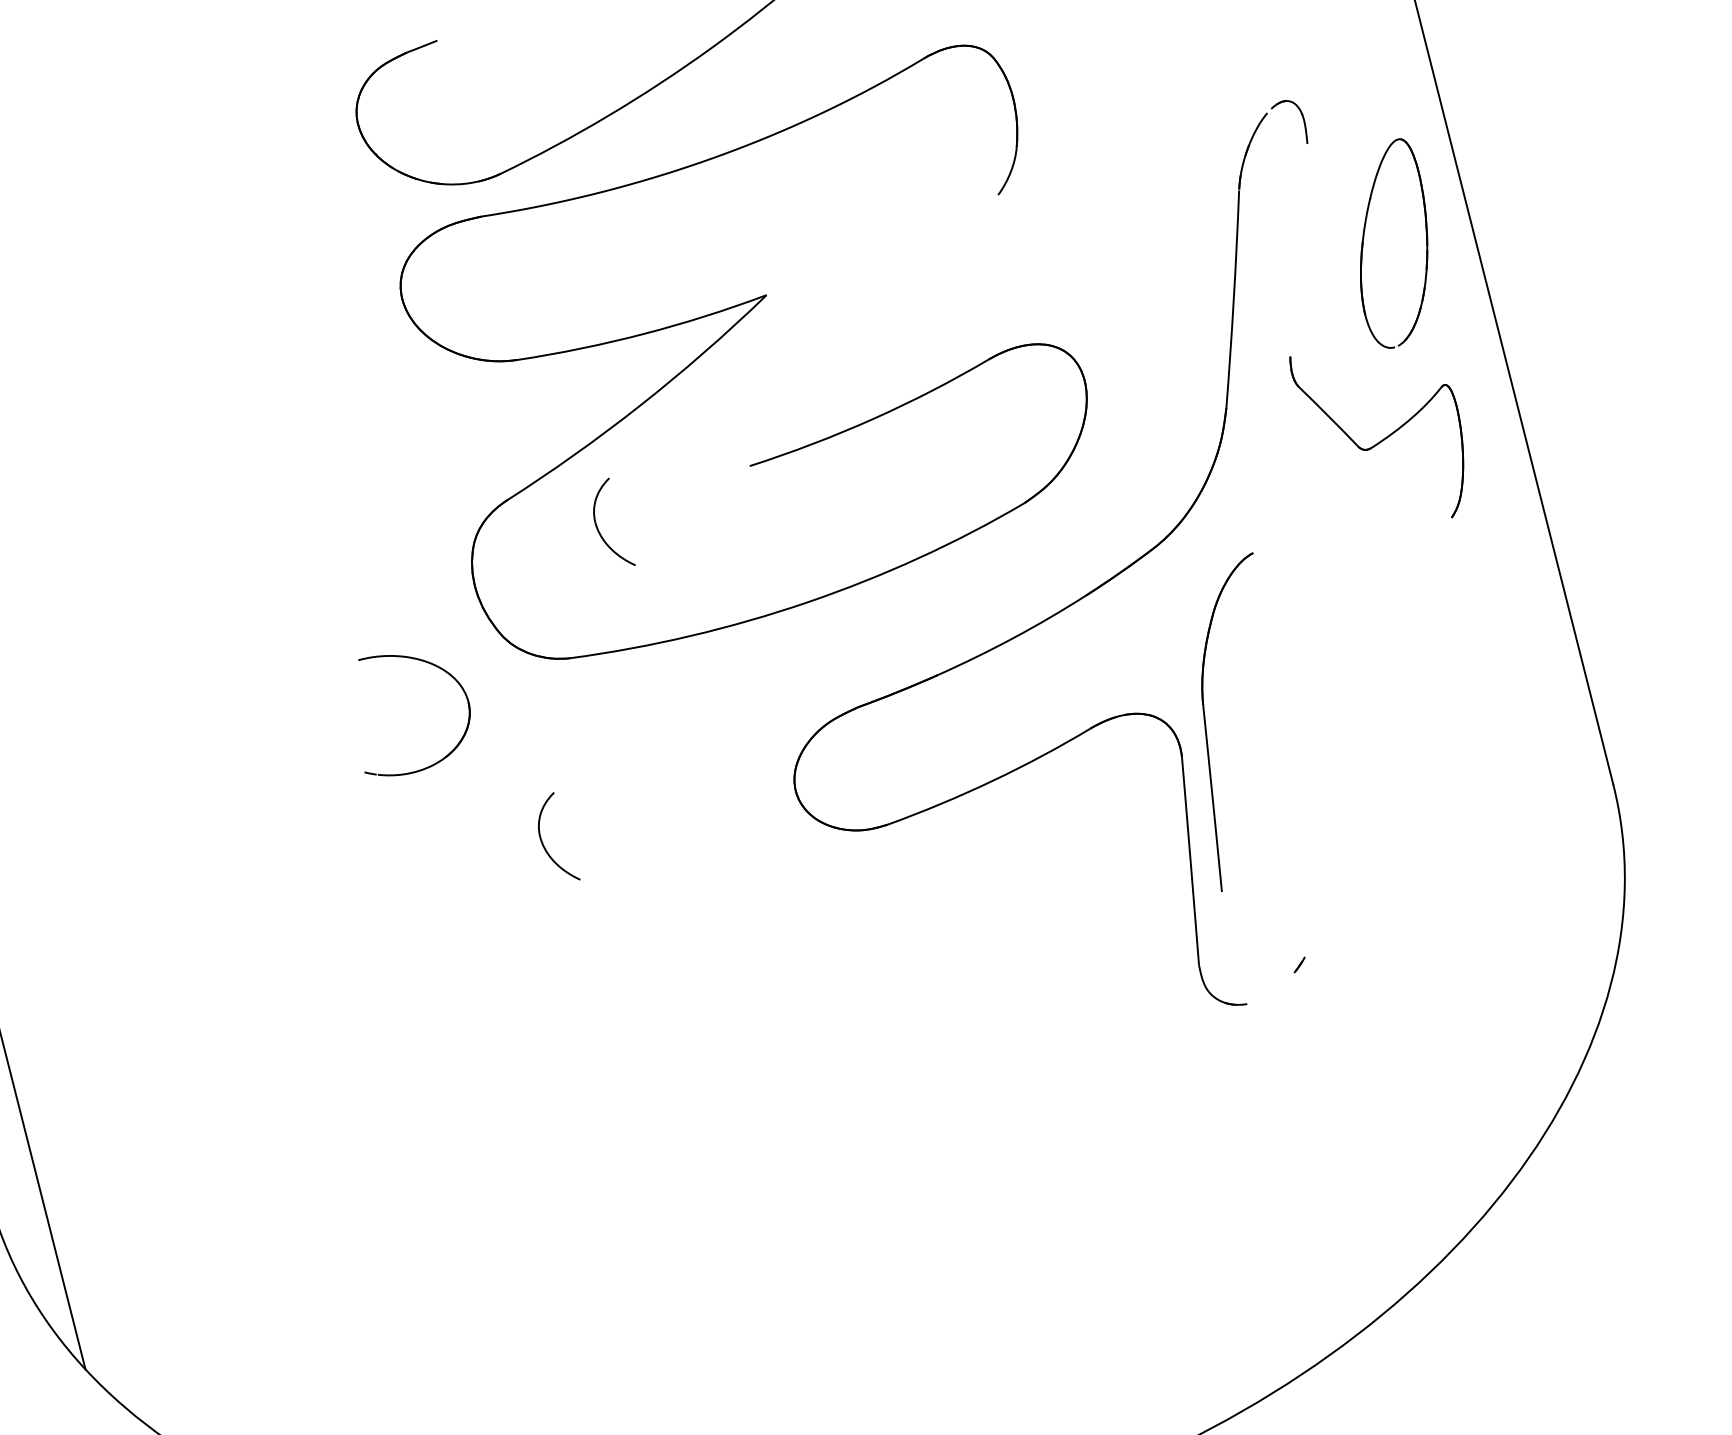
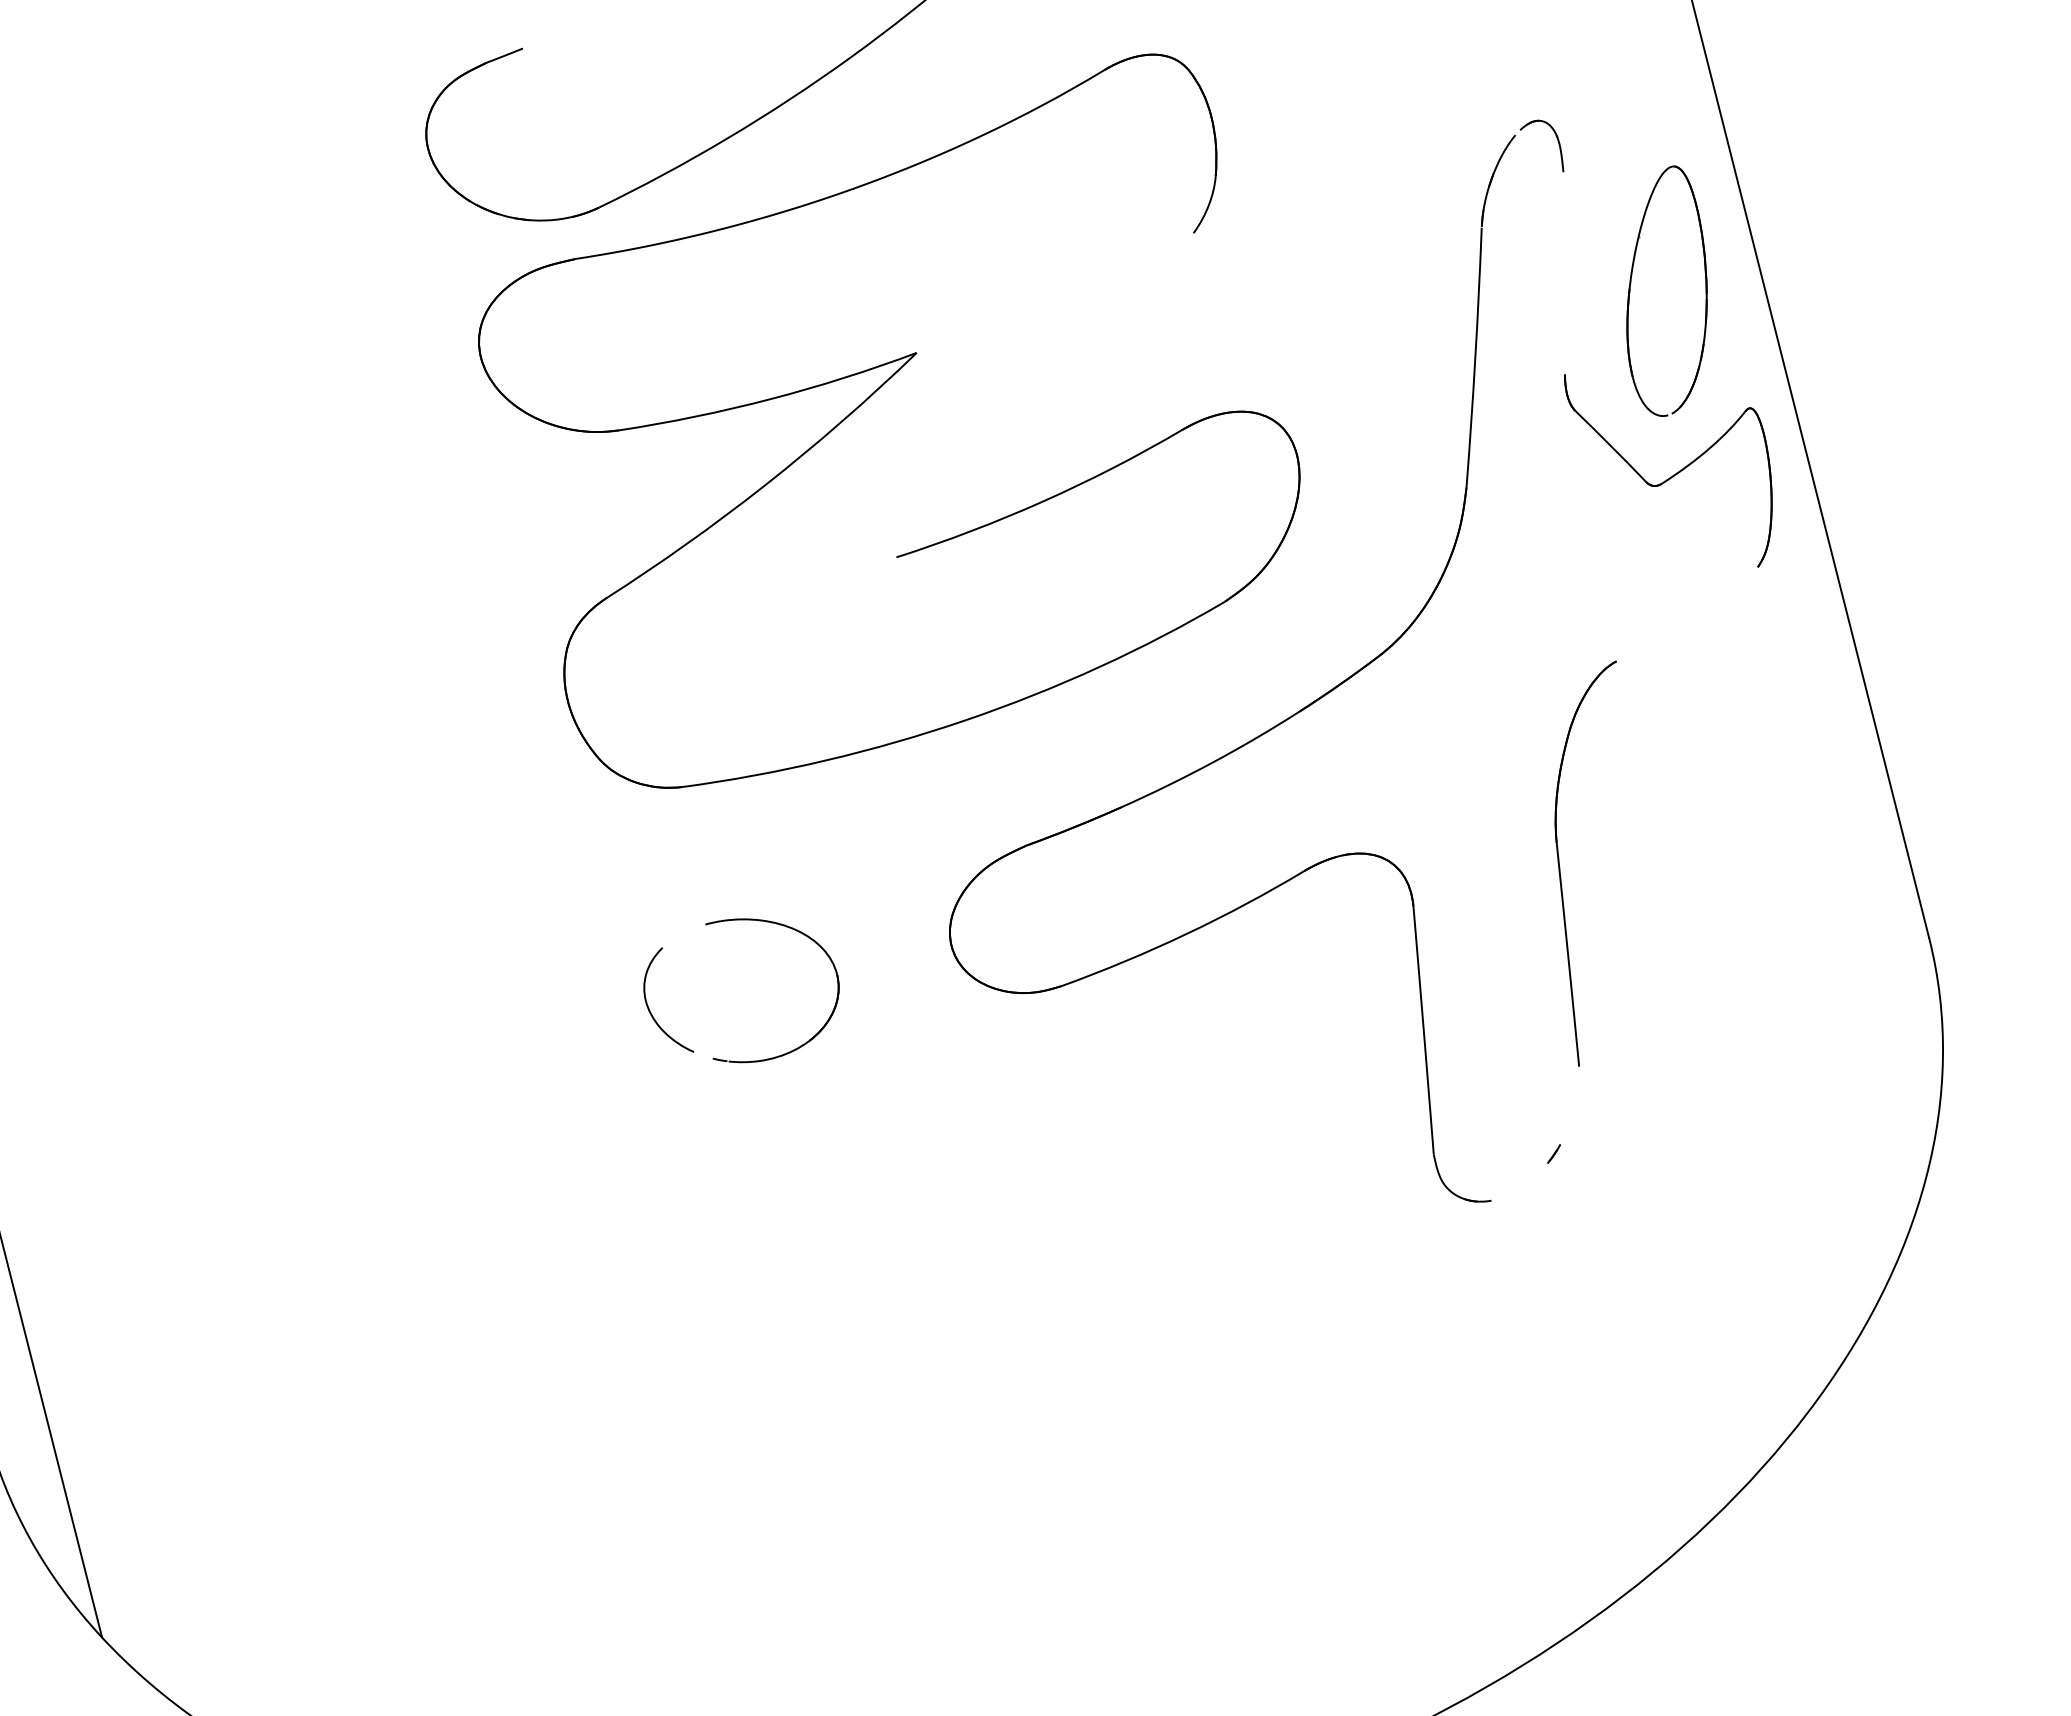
part: (1378, 441) -> (1670, 476), moved
part: (597, 526) -> (714, 629), removed
part: (1206, 725) -> (1560, 867), moved
part: (447, 754) -> (811, 1037), moved

